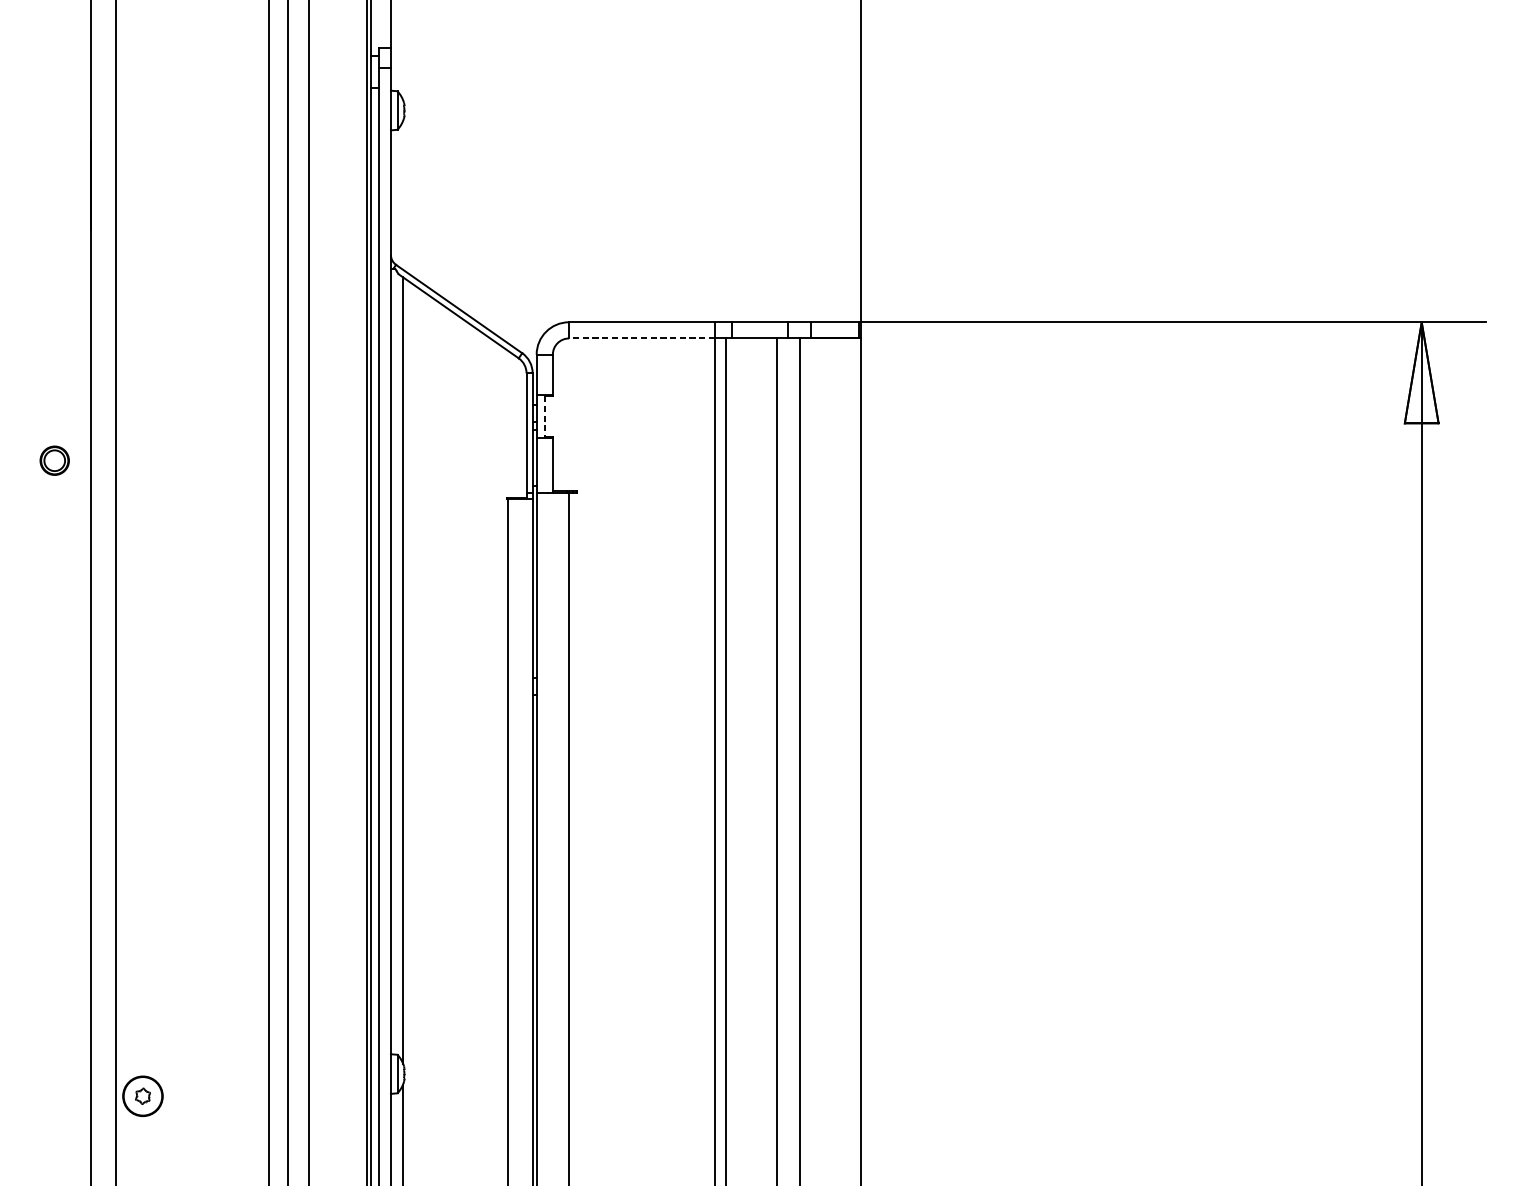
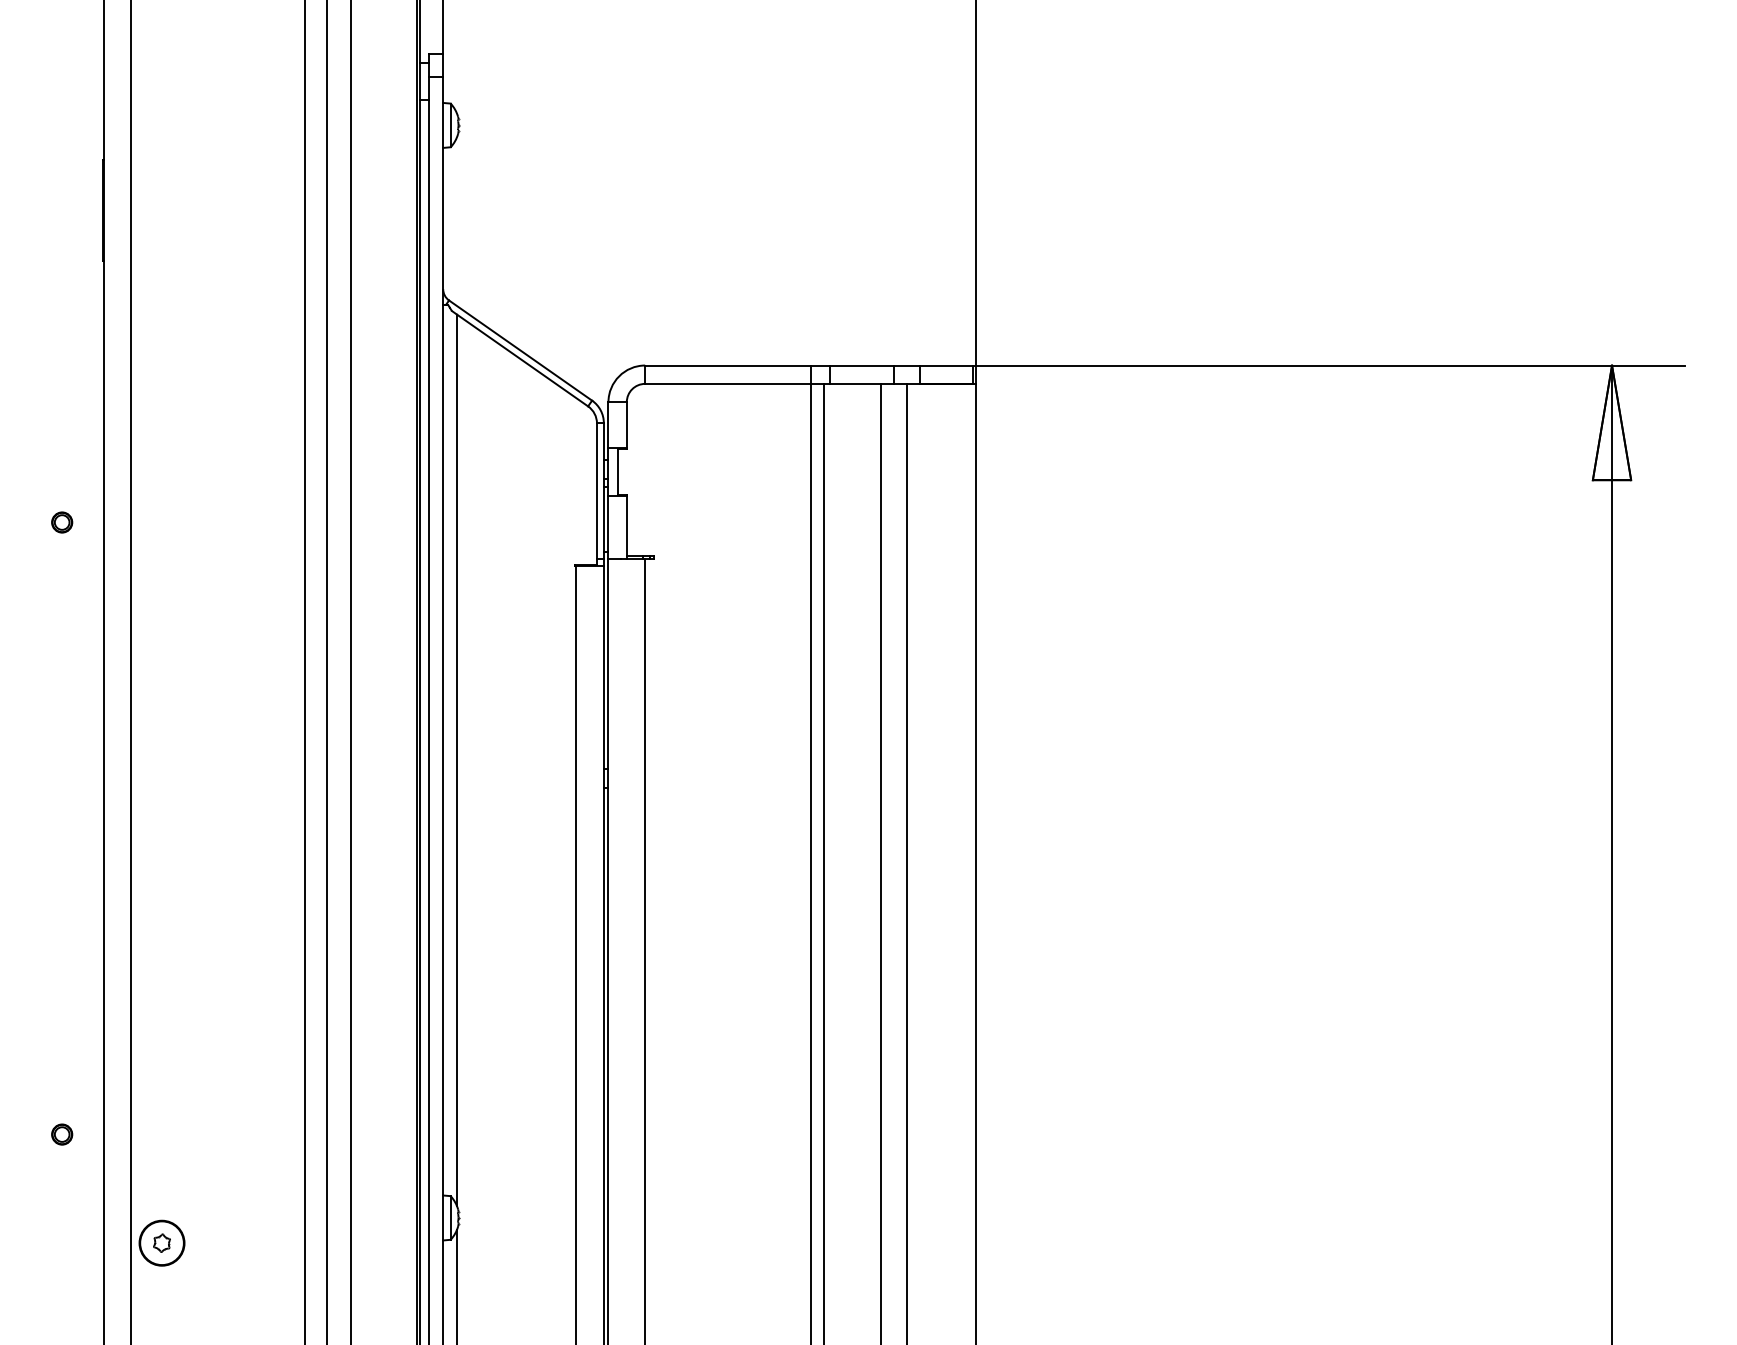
line: (641, 338) -> (727, 383), dashed -> solid
line: (544, 416) -> (617, 472), dashed -> solid
part: (55, 460) -> (62, 522), size x0.62
part: (55, 1000) -> (62, 1134), added

